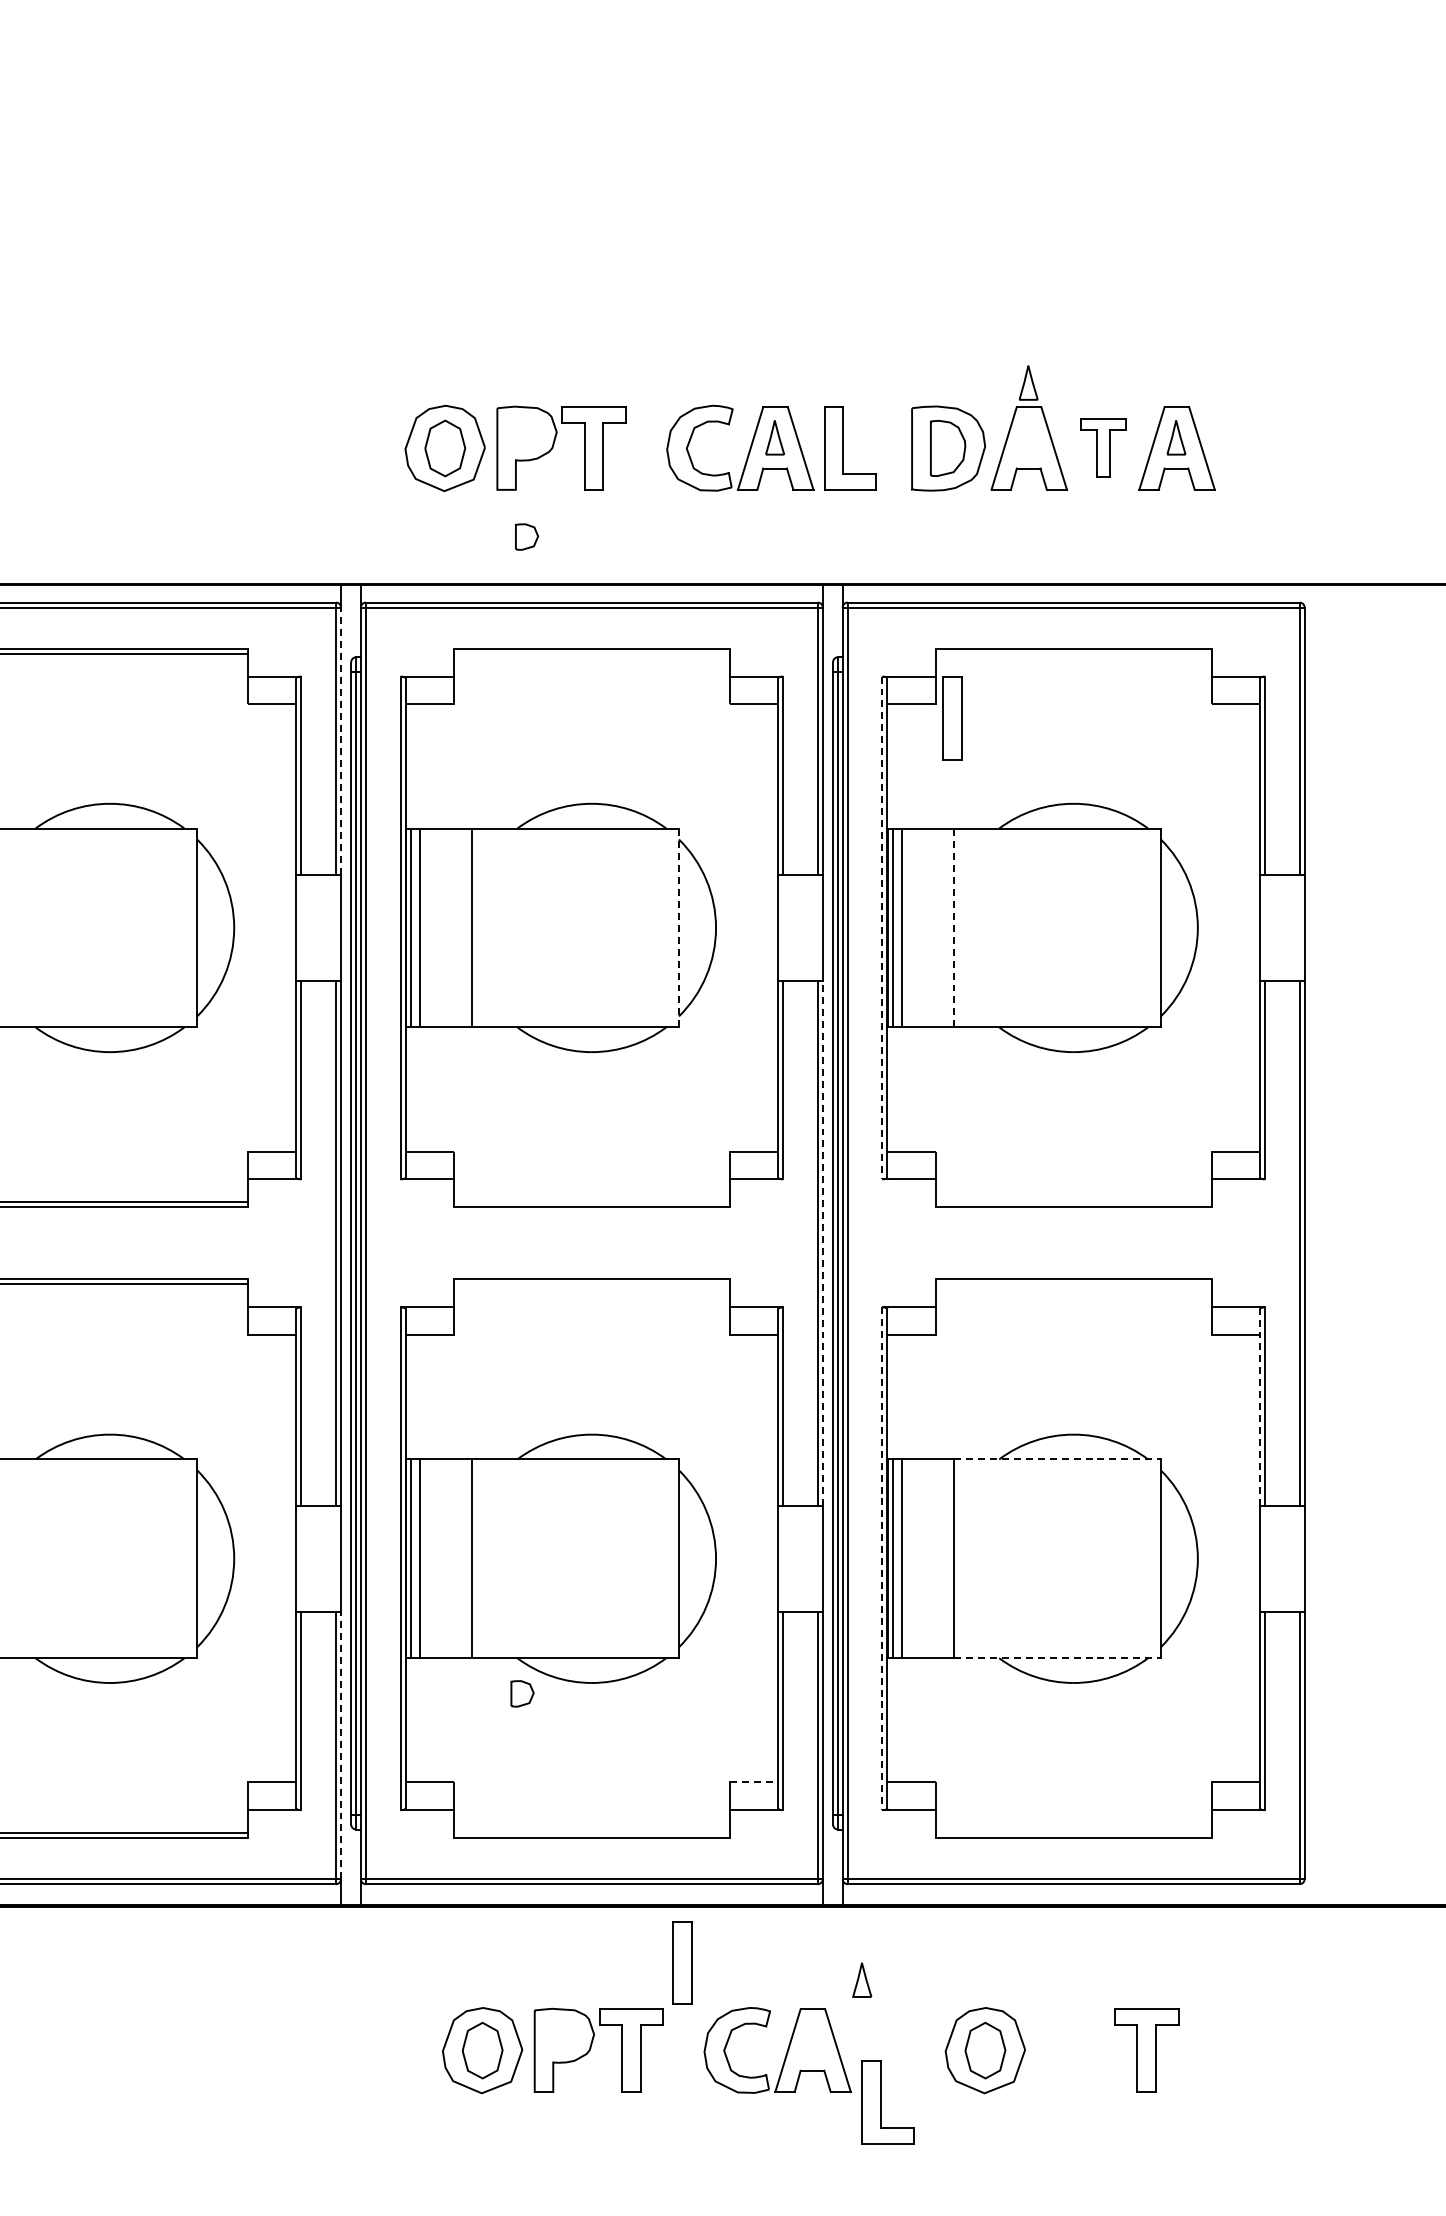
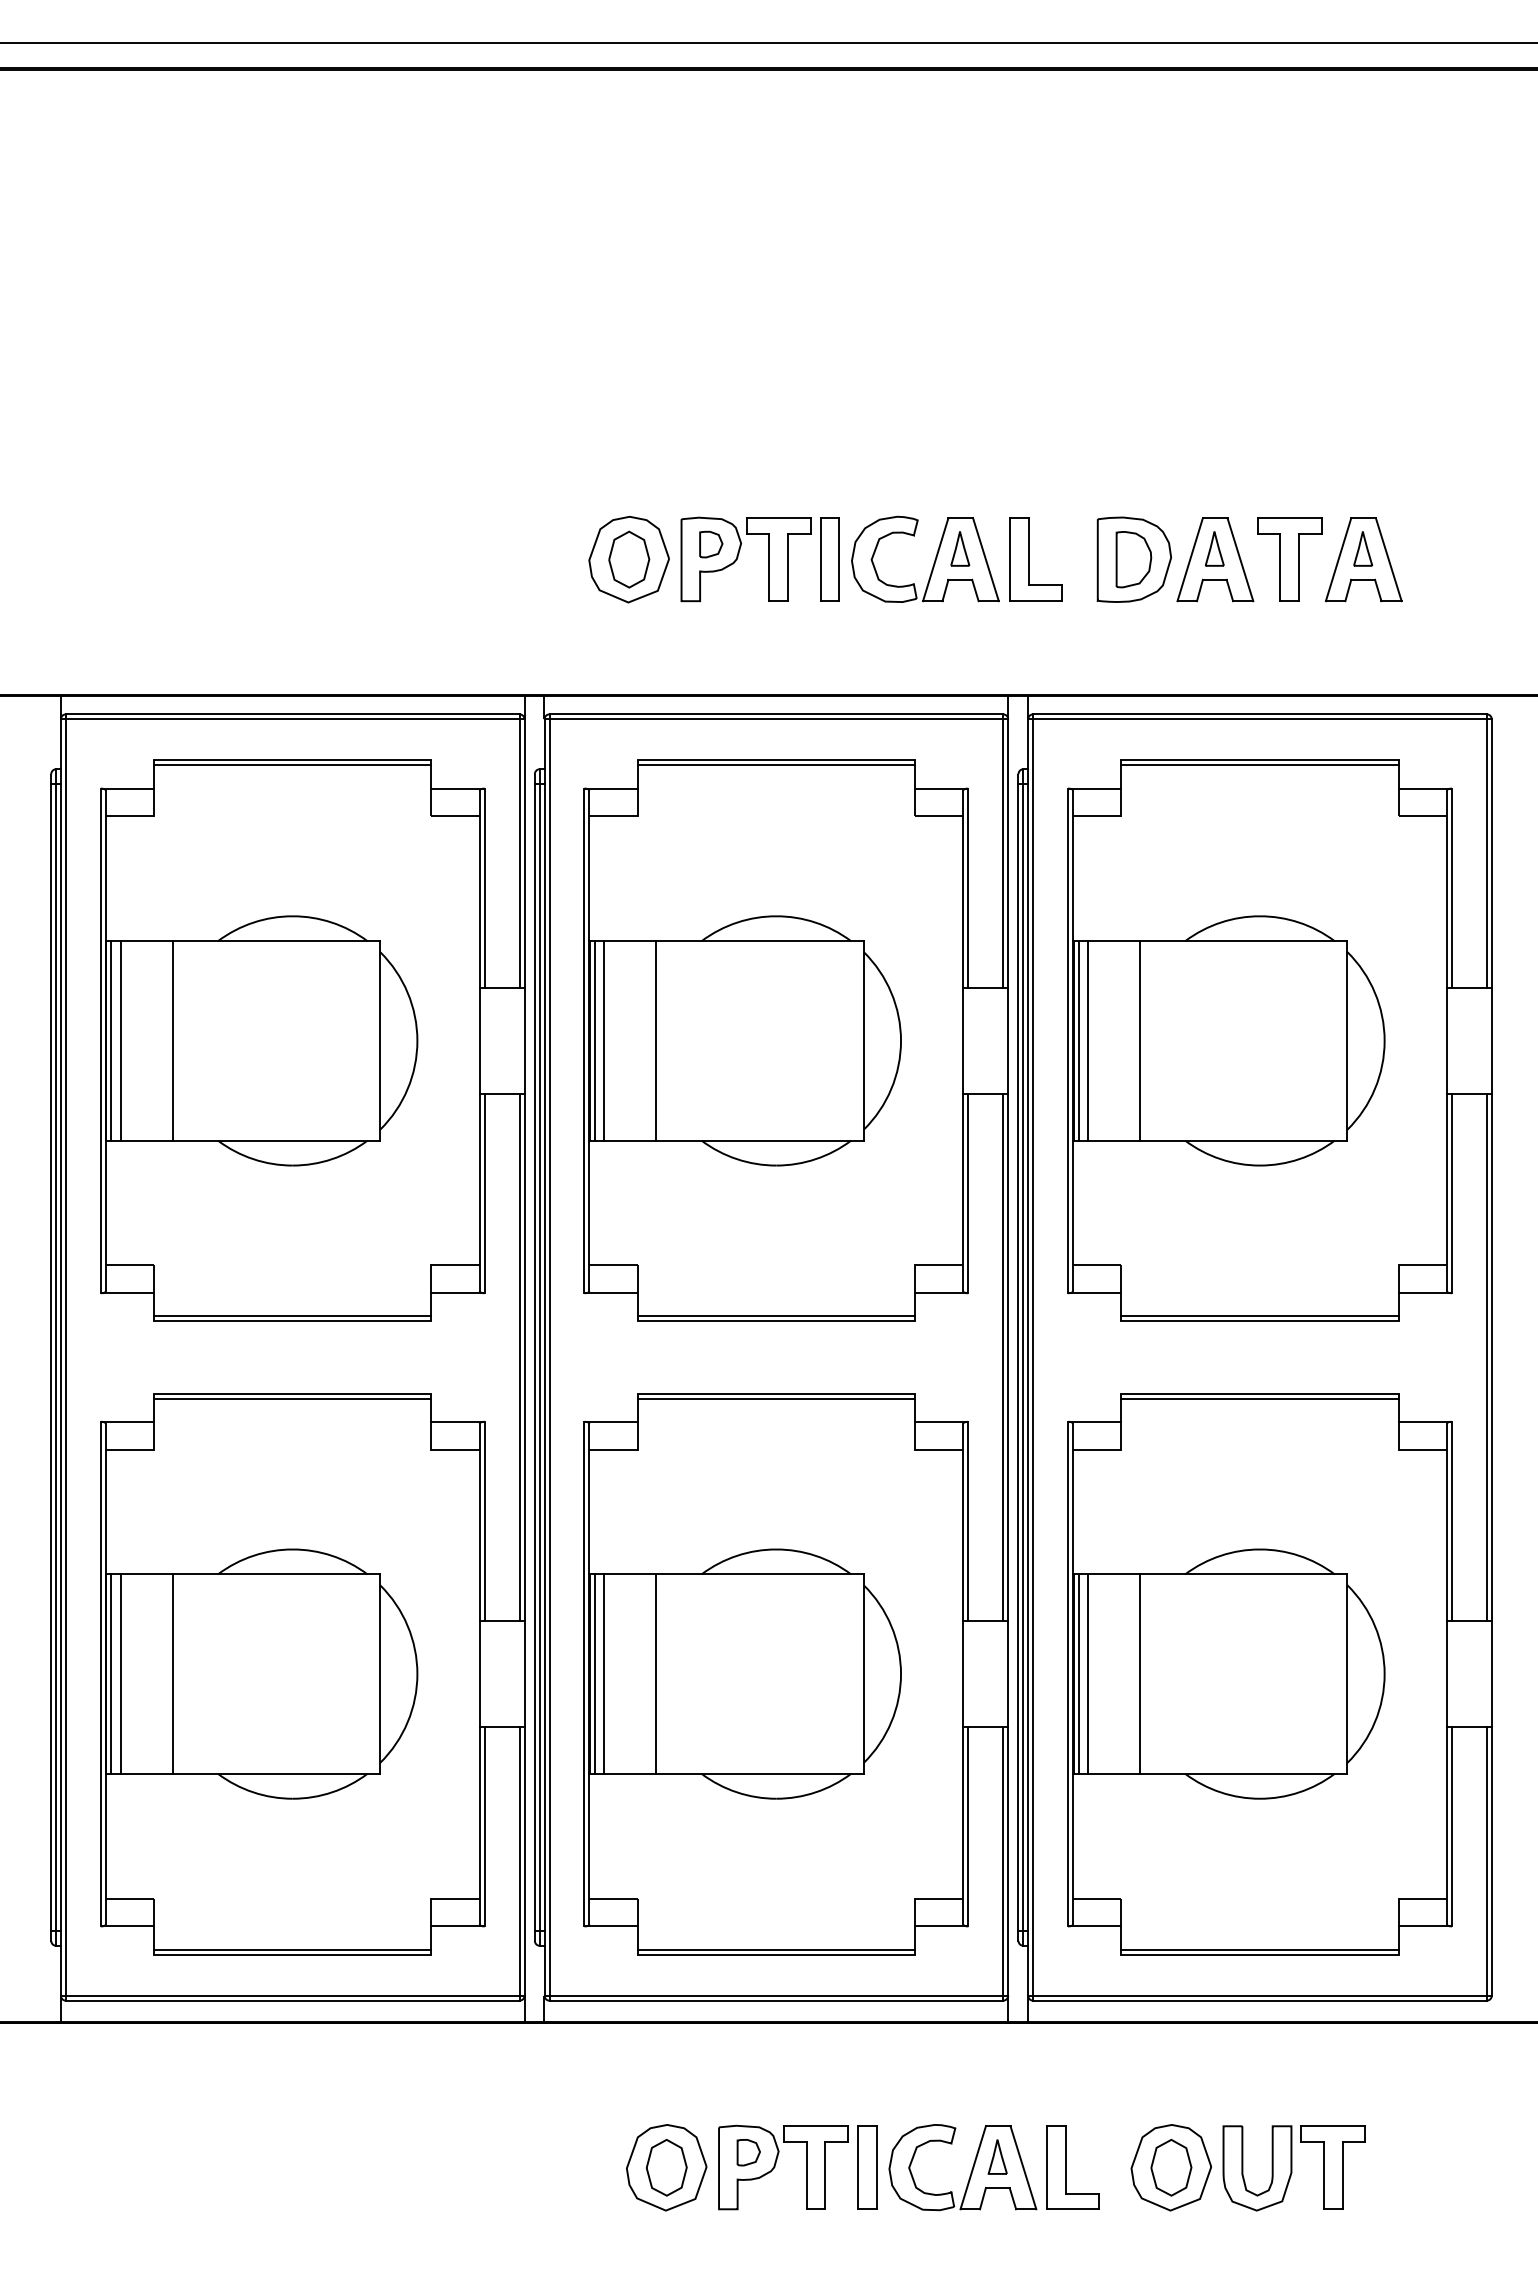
part: (1028, 382) -> (1214, 548), moved
part: (1103, 448) -> (1289, 559), size x1.43
part: (527, 536) -> (711, 544), moved
line: (590, 653) -> (775, 765), added
line: (1073, 653) -> (1259, 765), added
part: (951, 718) -> (829, 559), moved
line: (340, 740) -> (524, 852), dashed -> solid
line: (678, 927) -> (863, 1040), dashed -> solid
line: (954, 927) -> (1140, 1040), dashed -> solid
line: (882, 928) -> (1068, 1041), dashed -> solid
line: (590, 1202) -> (775, 1316), added
line: (1073, 1202) -> (1259, 1316), added
line: (823, 1243) -> (1008, 1357), dashed -> solid
line: (590, 1284) -> (775, 1398), added
line: (1073, 1284) -> (1259, 1398), added
line: (1259, 1407) -> (1446, 1522), dashed -> solid
line: (1057, 1459) -> (1243, 1574), dashed -> solid
line: (882, 1559) -> (1068, 1674), dashed -> solid
line: (1057, 1657) -> (1243, 1773), dashed -> solid
part: (522, 1693) -> (748, 2152), moved
line: (340, 1745) -> (524, 1861), dashed -> solid
line: (754, 1782) -> (939, 1898), dashed -> solid
line: (590, 1833) -> (775, 1949), added
line: (1073, 1833) -> (1259, 1949), added
part: (682, 1962) -> (867, 2167), moved
part: (861, 1979) -> (997, 2156), moved
part: (1057, 2051) -> (1243, 2168), added
part: (886, 2102) -> (1072, 2167), moved

